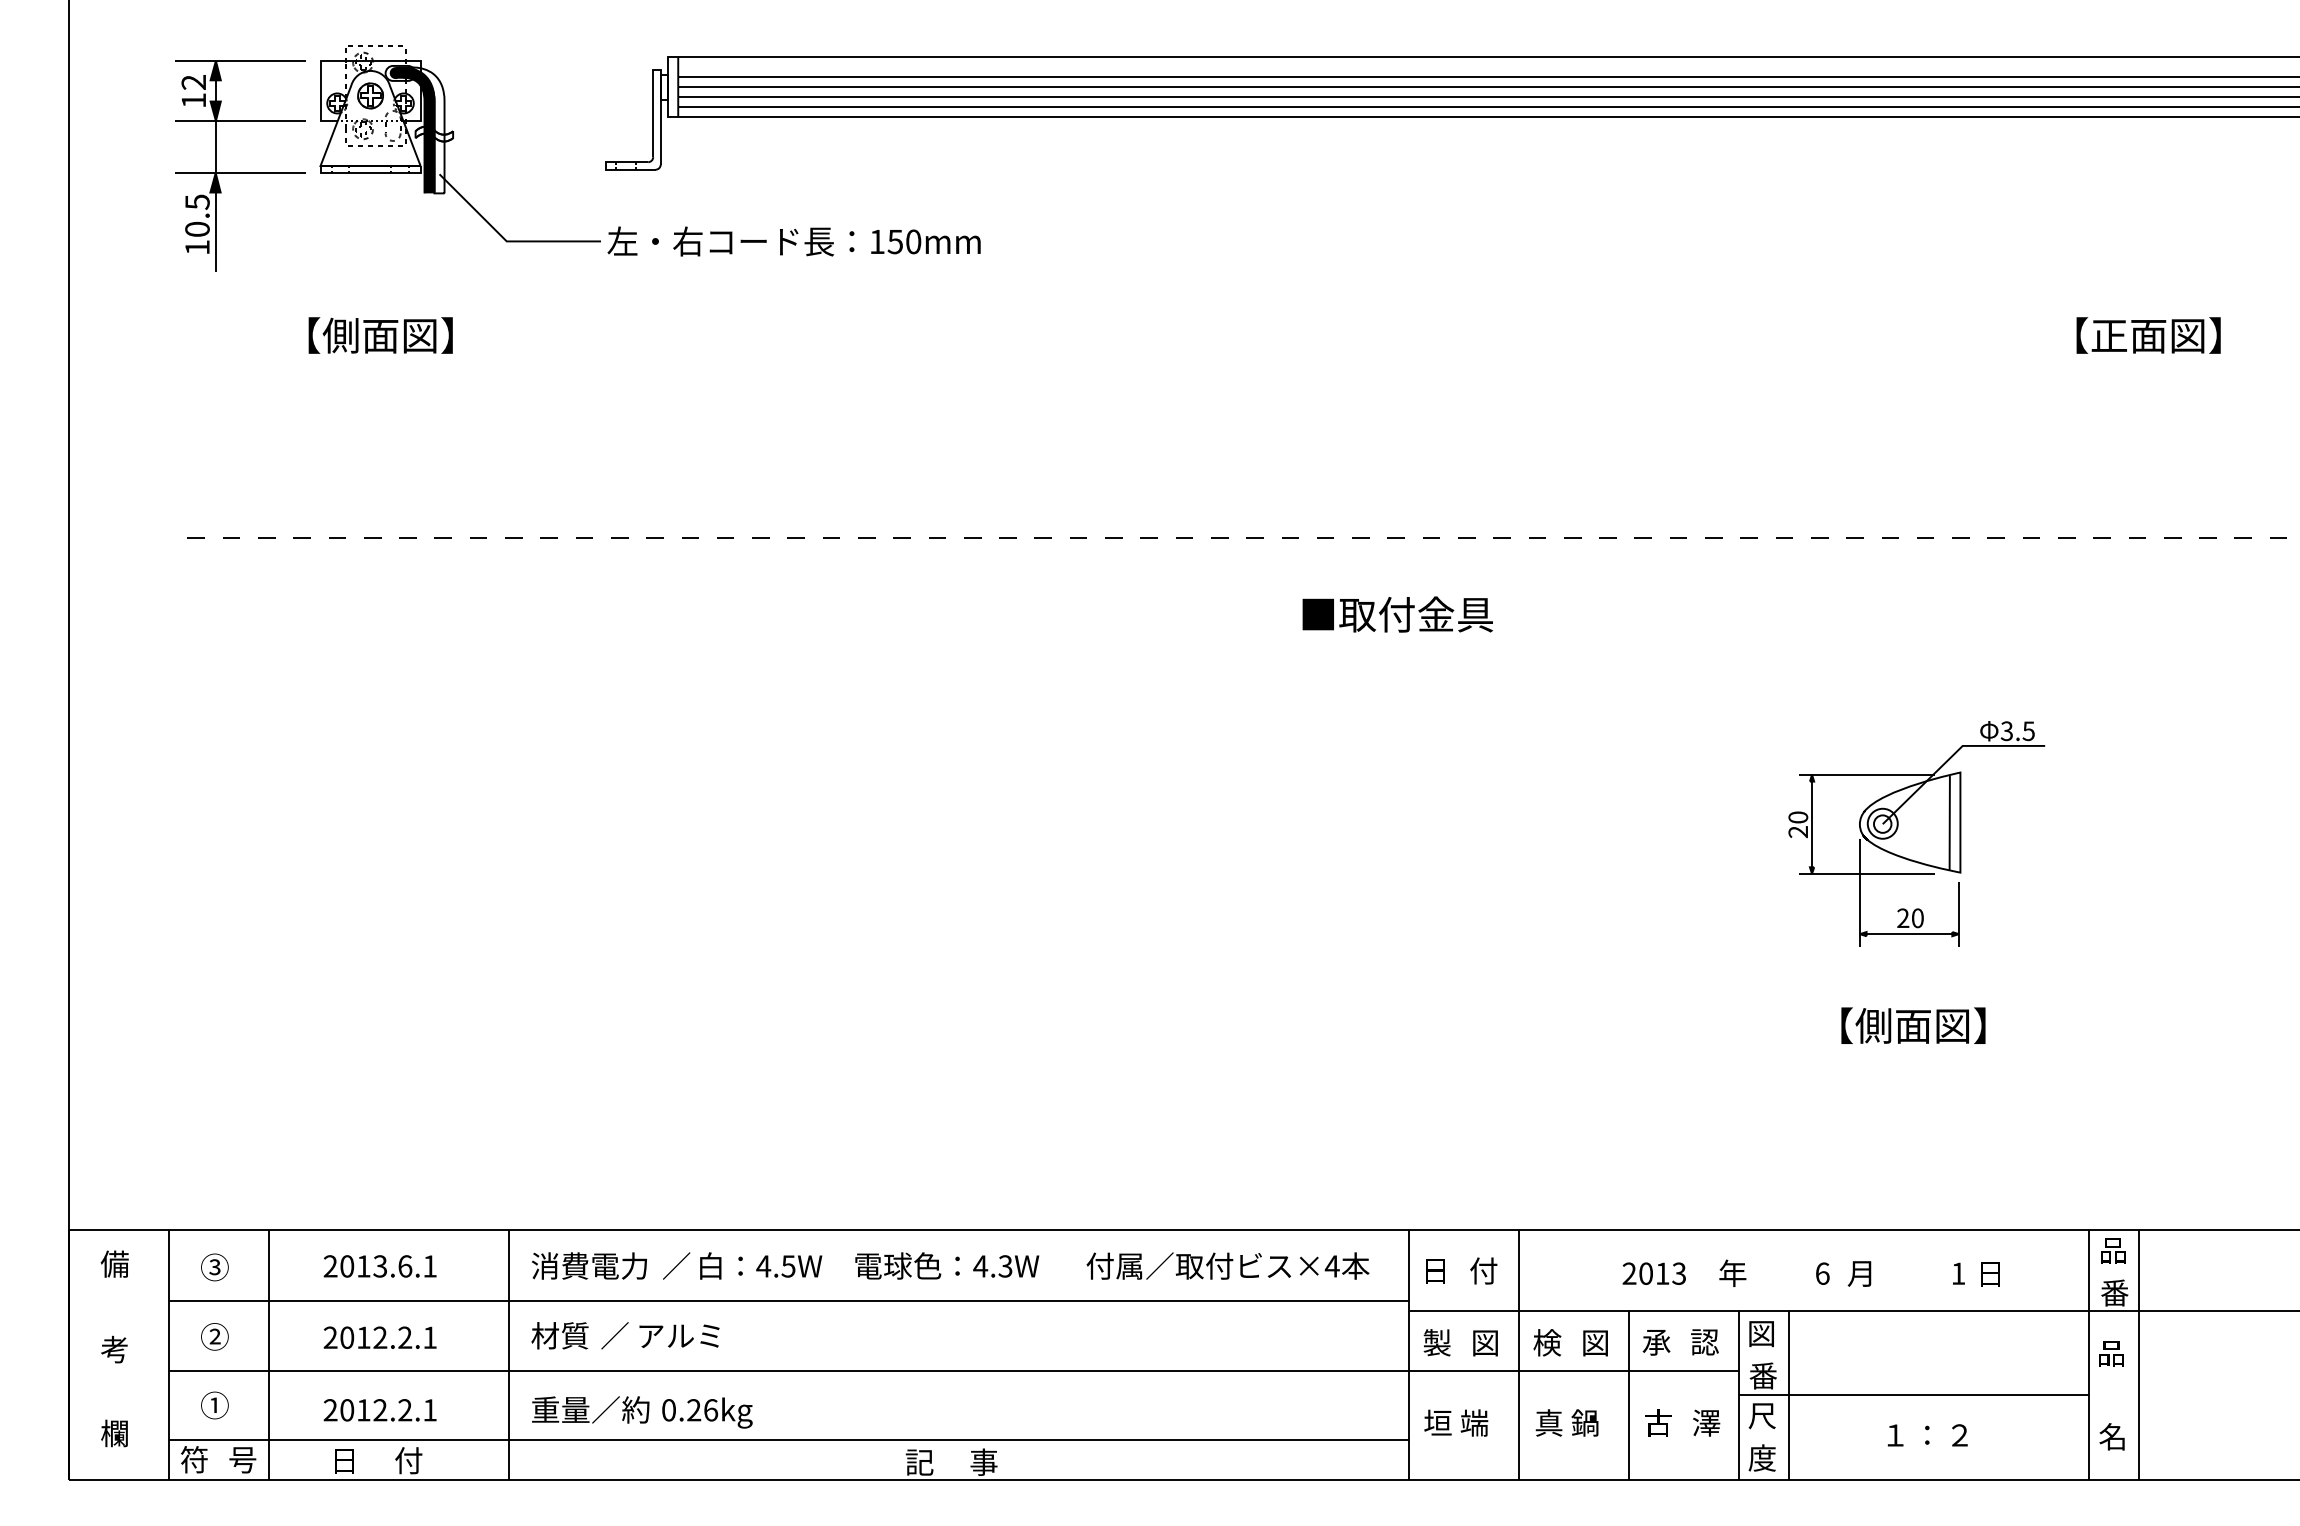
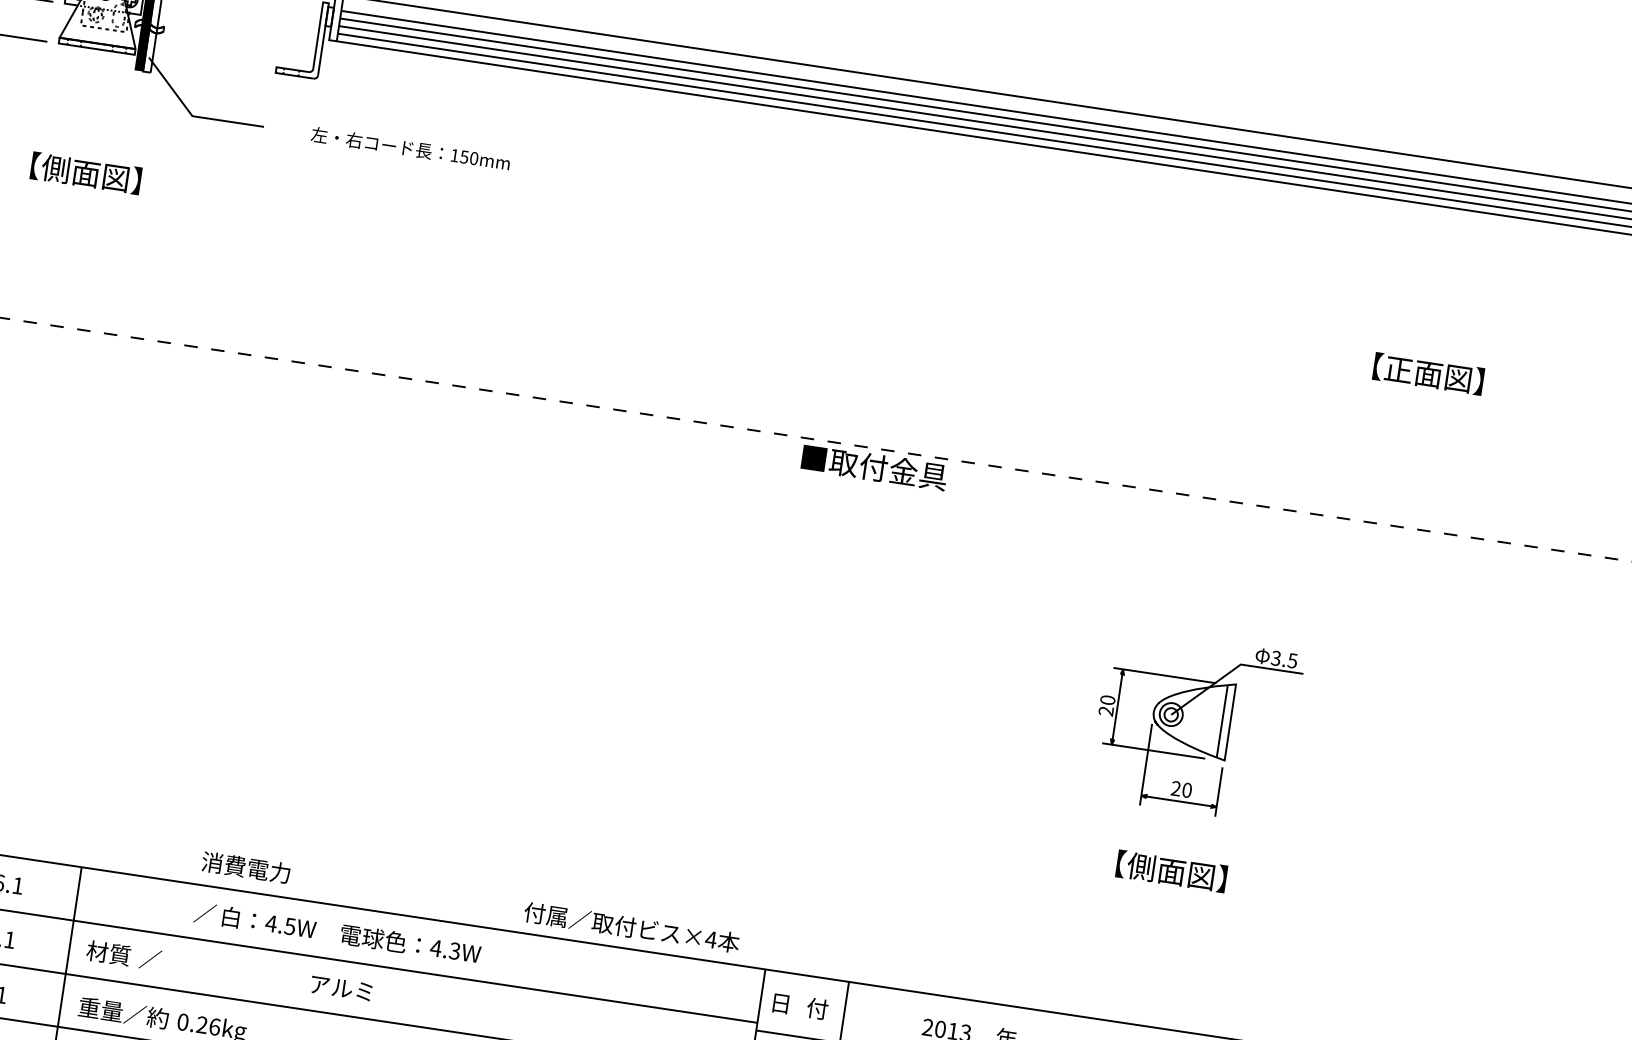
part: (793, 241) -> (410, 148), size x0.7
text: (1397, 614) -> (874, 467), moved
part: (589, 1265) -> (246, 867), moved
part: (1227, 1265) -> (631, 927), moved
part: (679, 1335) -> (341, 987), moved

